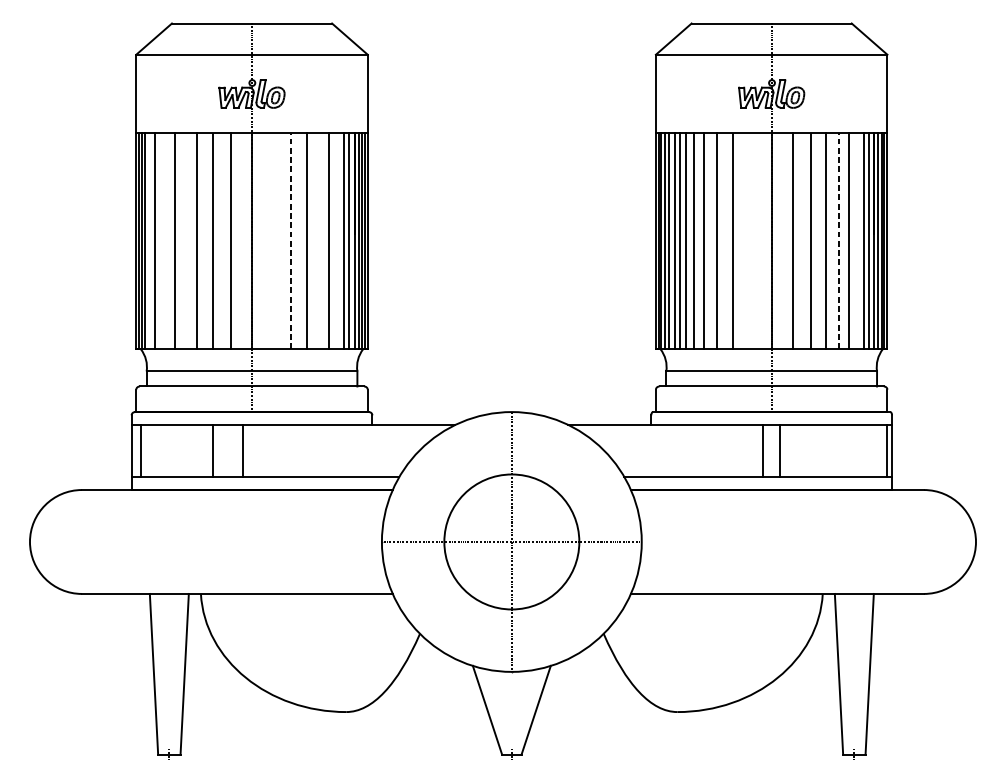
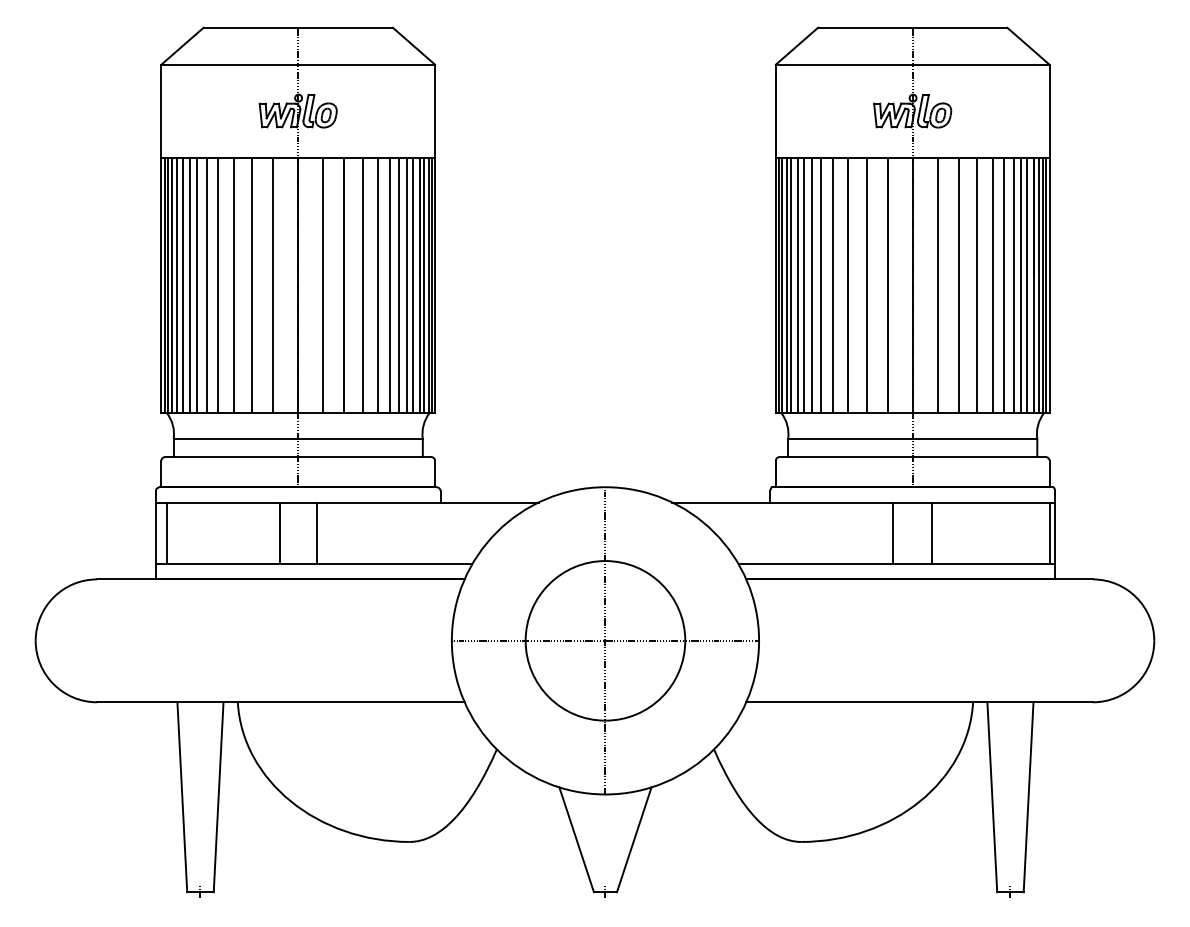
line: (149, 240) -> (176, 284), added
line: (160, 240) -> (189, 284), added
line: (166, 240) -> (197, 284), added
line: (184, 240) -> (218, 284), added
line: (273, 240) -> (323, 284), added
line: (291, 240) -> (344, 284), dashed -> solid
line: (319, 240) -> (378, 284), added
line: (337, 240) -> (399, 284), added
line: (750, 240) -> (887, 284), added
line: (856, 240) -> (1013, 284), added
line: (839, 241) -> (992, 285), dashed -> solid
line: (212, 451) -> (279, 533), moved
line: (242, 451) -> (316, 533), moved
line: (762, 451) -> (931, 533), moved
line: (779, 451) -> (893, 533), moved

